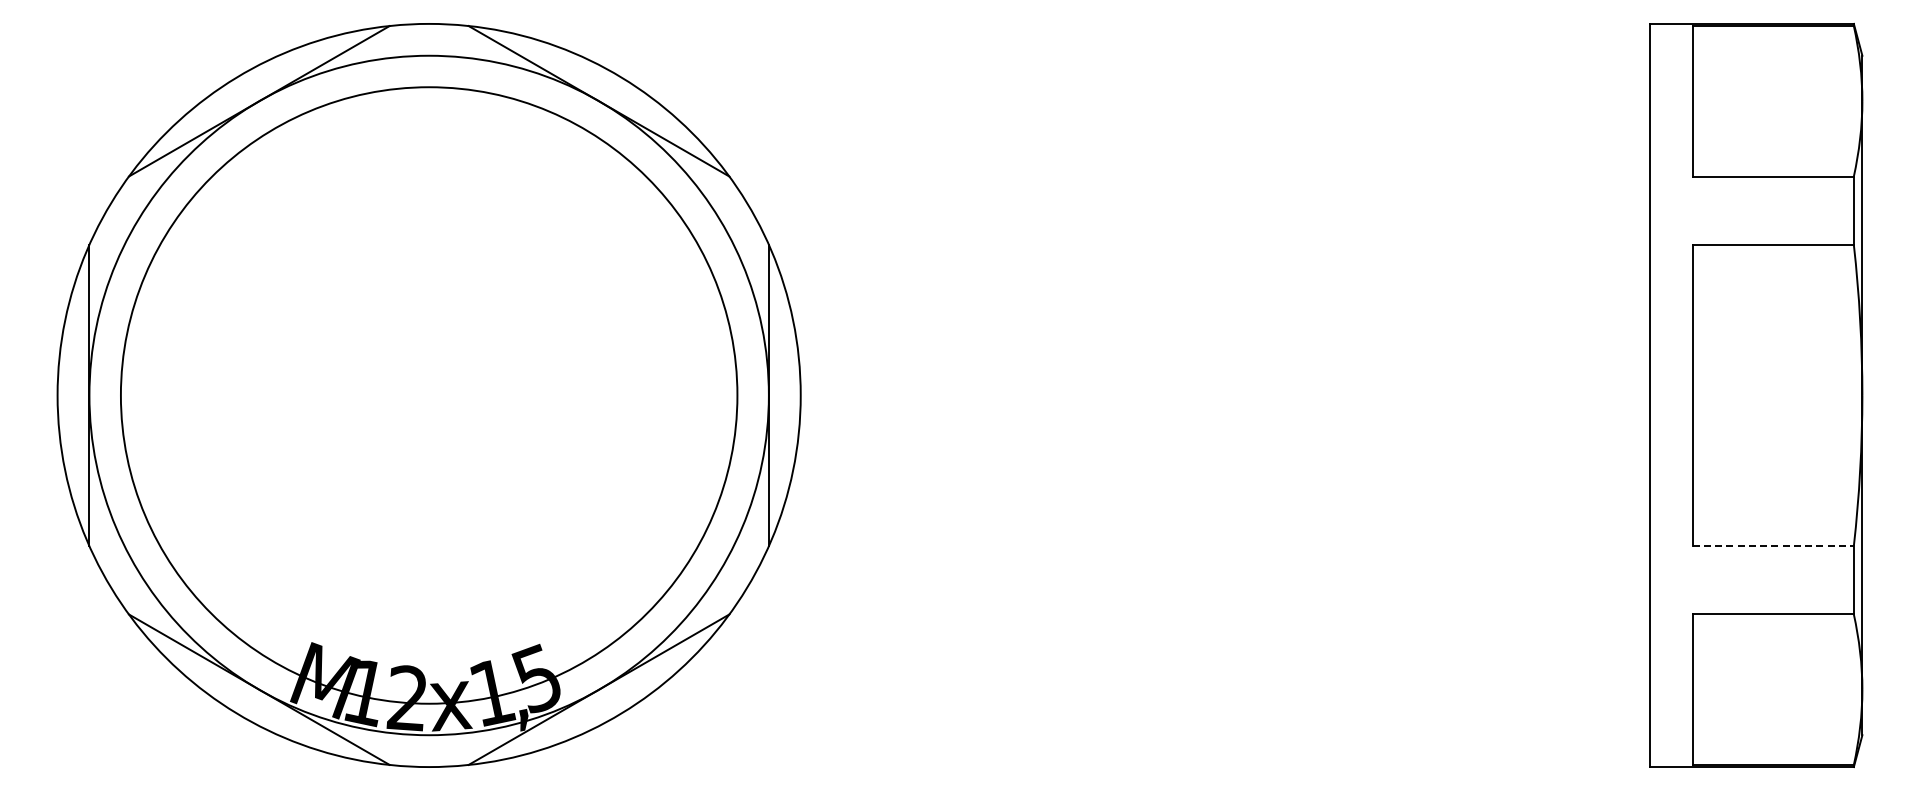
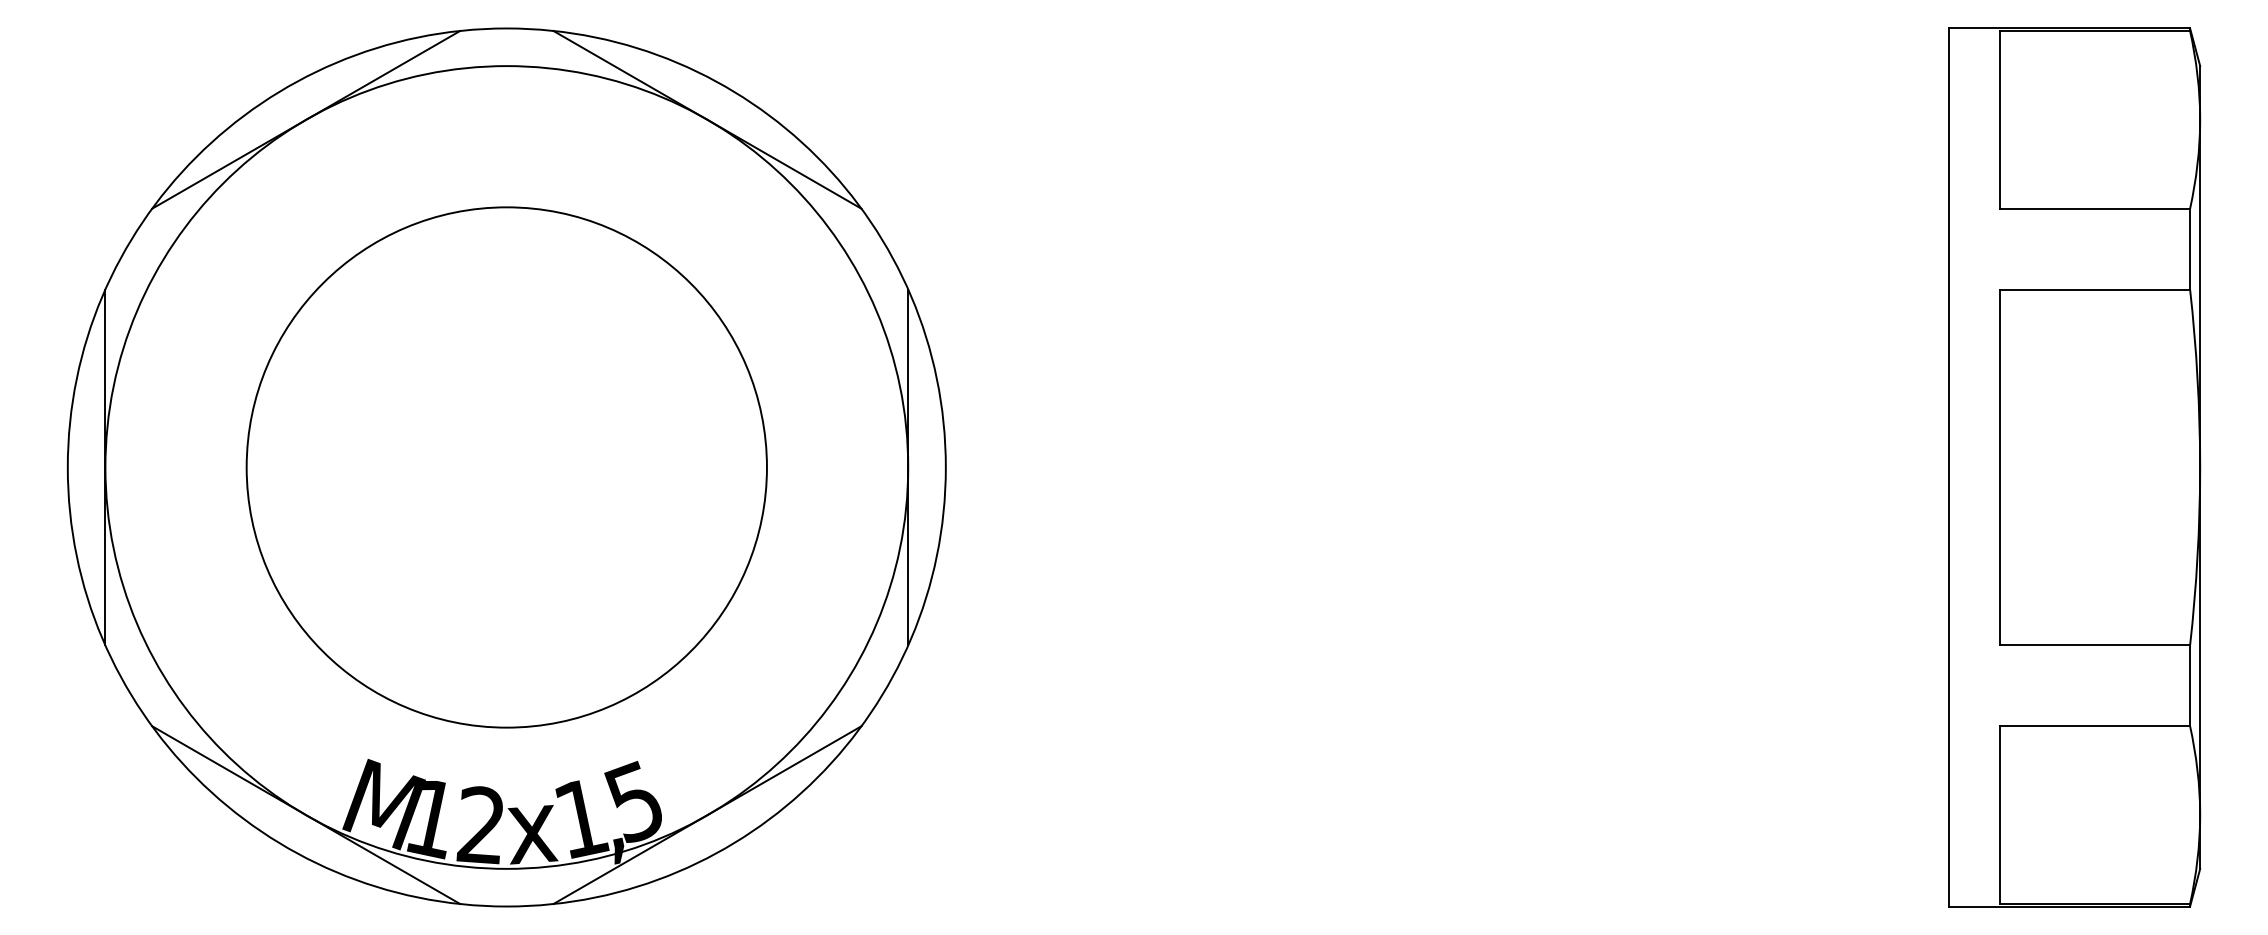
circle: (428, 395) -> (506, 467), size x0.71
line: (1773, 545) -> (2095, 644), dashed -> solid

